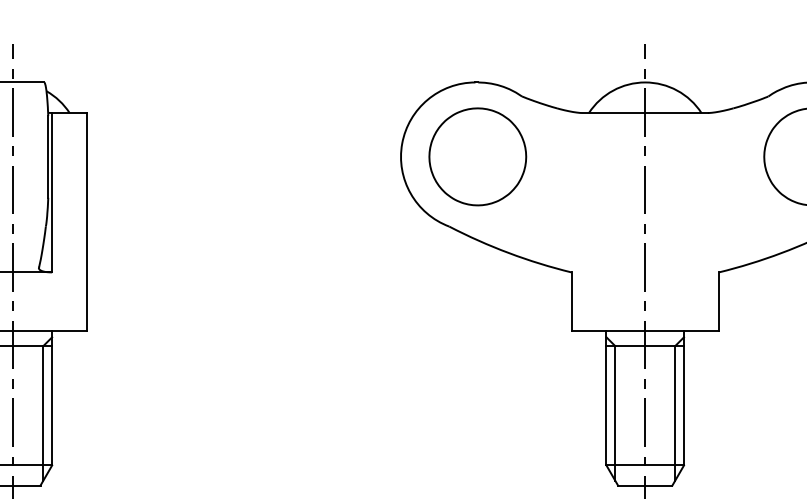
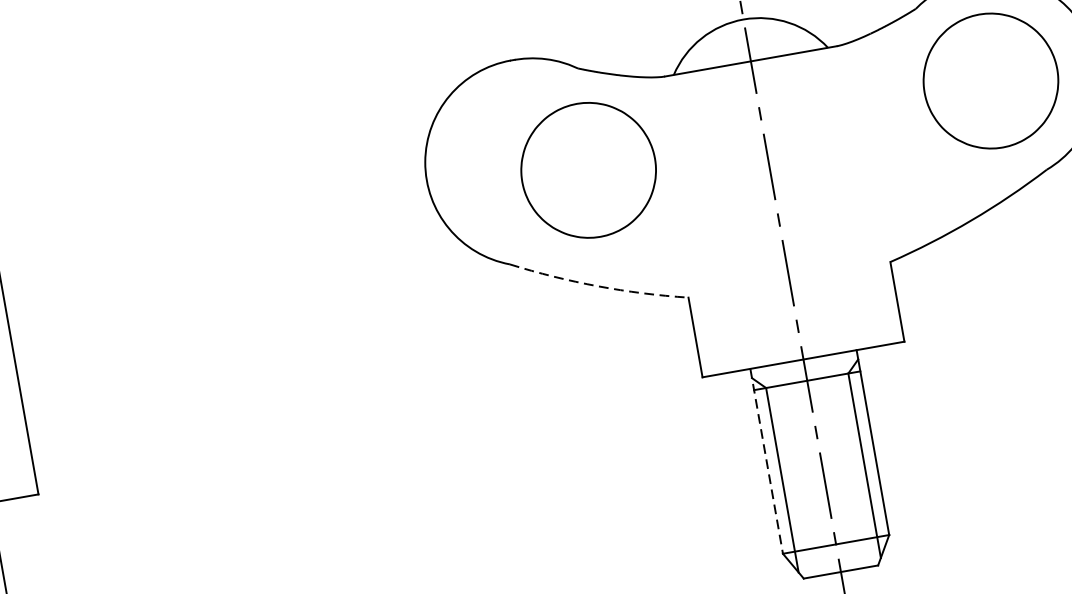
part: (477, 156) -> (588, 169), moved
arc: (509, 253) -> (598, 286), solid -> dashed
line: (606, 398) -> (766, 461), solid -> dashed

